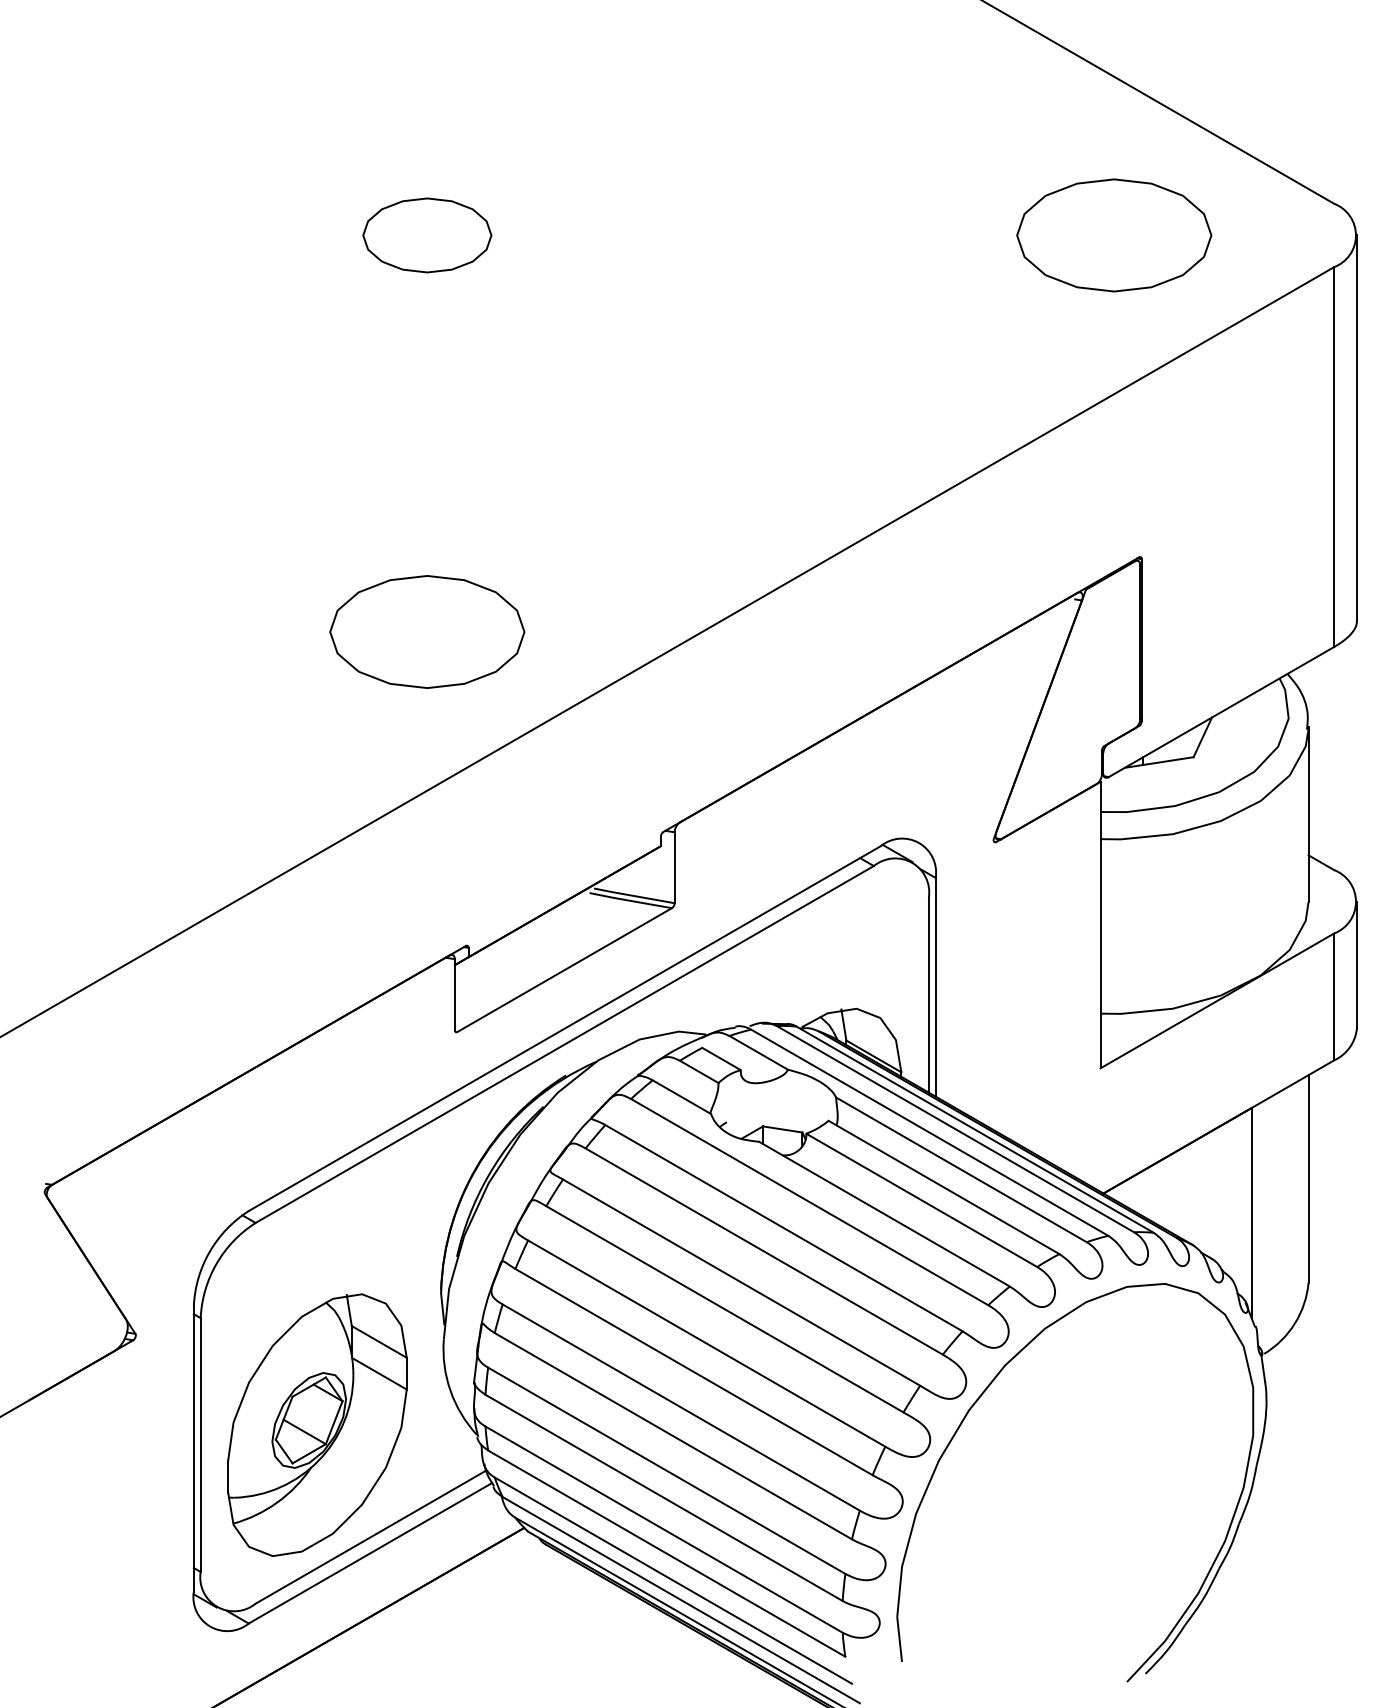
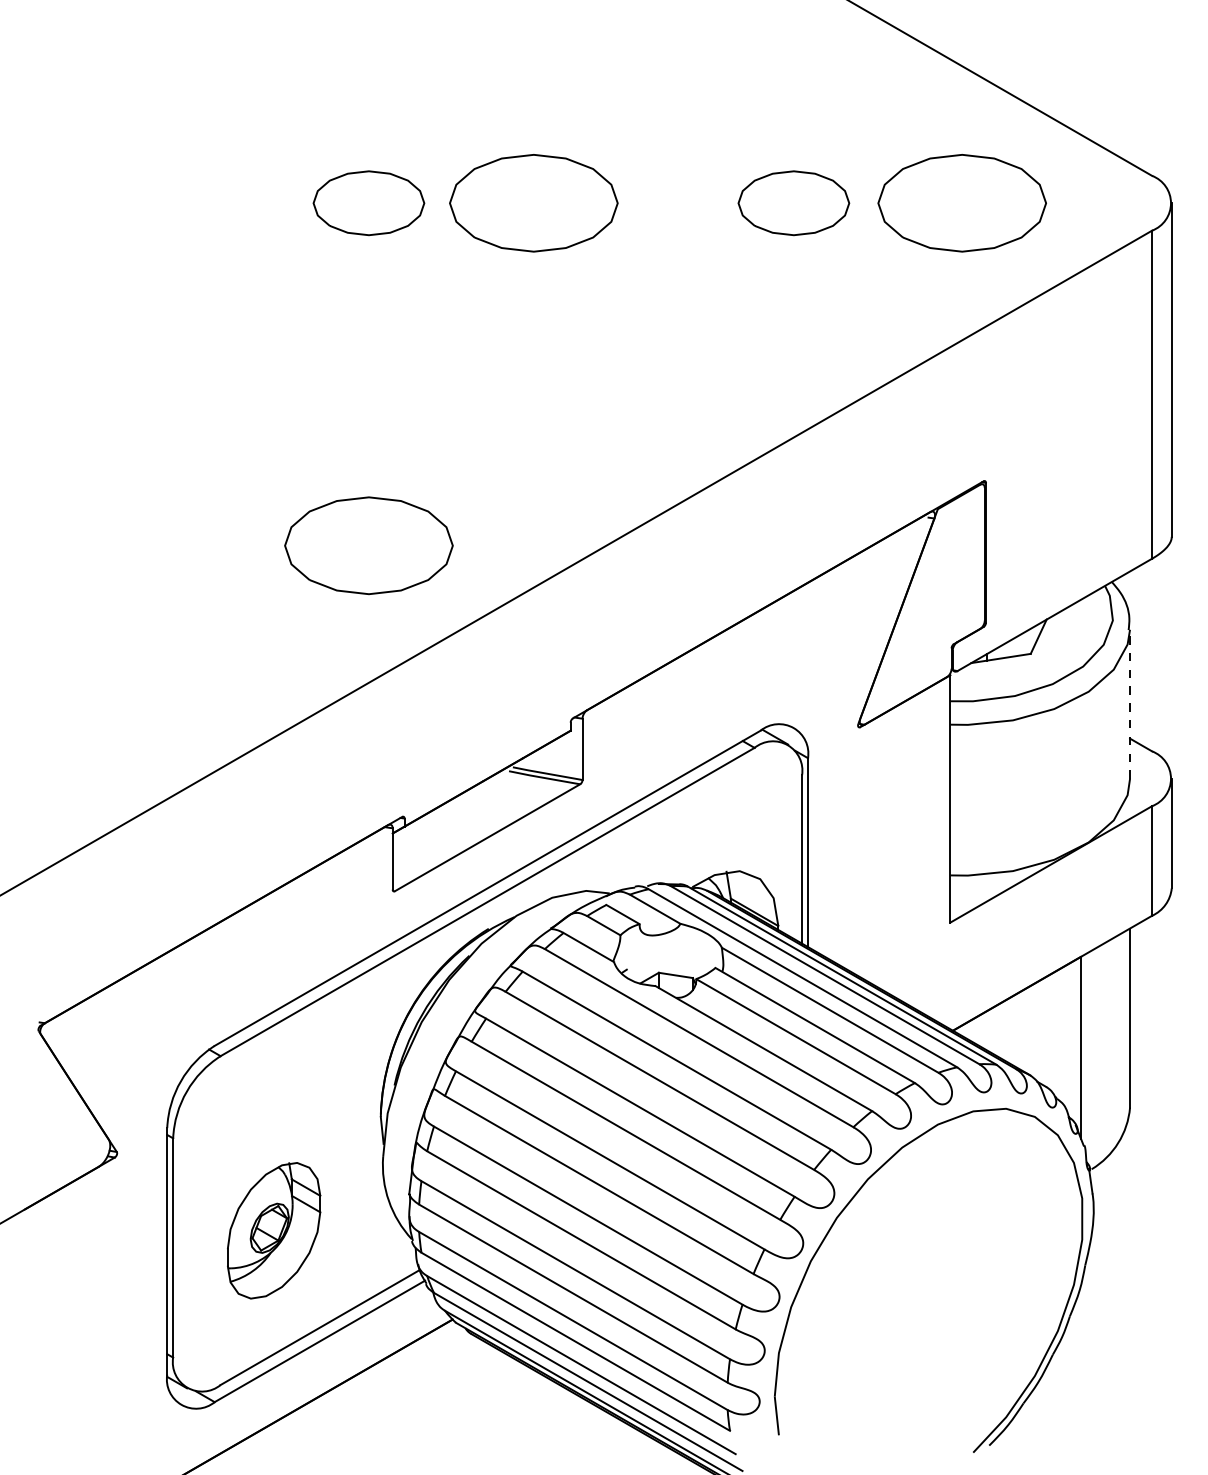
part: (618, 235) -> (534, 203), added
part: (919, 235) -> (794, 203), added
line: (1308, 814) -> (1129, 703), solid -> dashed
part: (317, 1424) -> (274, 1230), size x0.6

